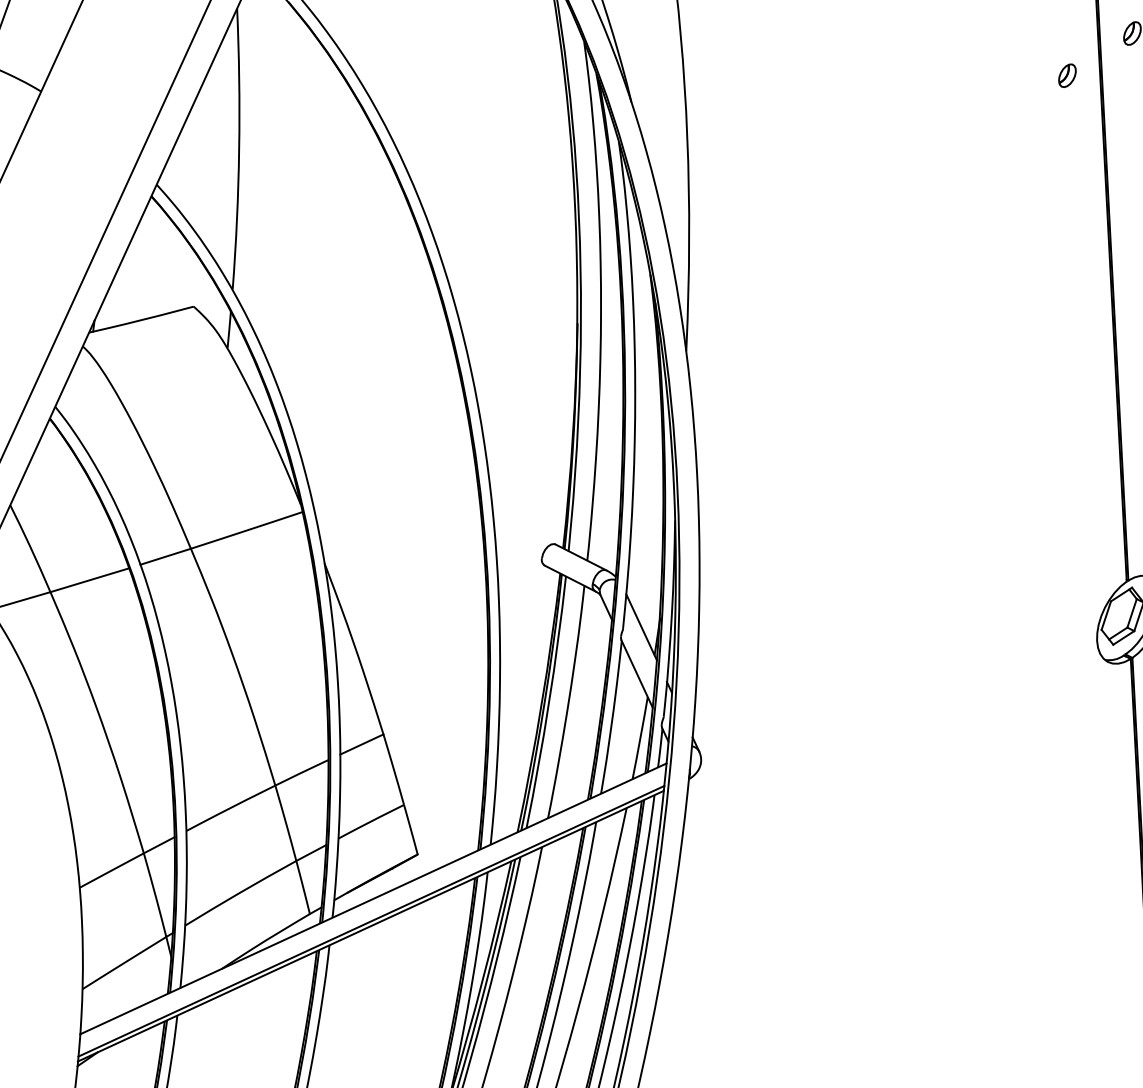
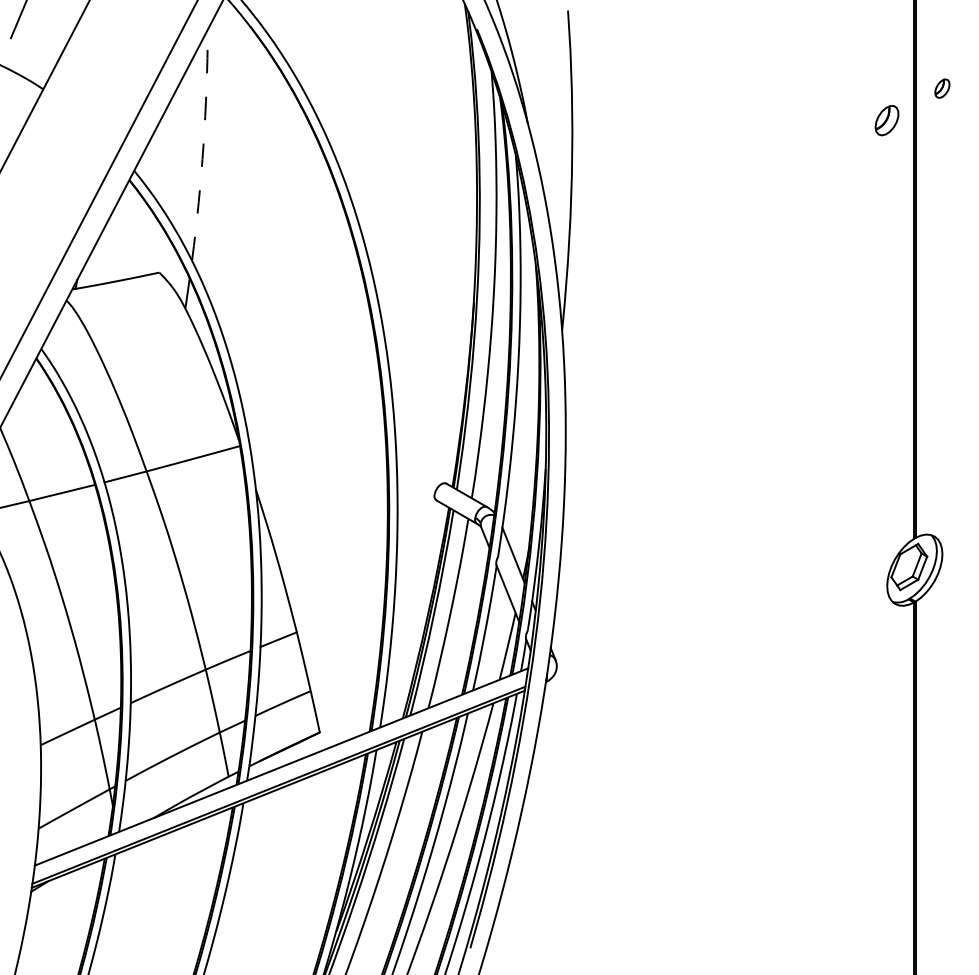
part: (1067, 75) -> (887, 120), size x1.6
arc: (239, 149) -> (203, 145), solid -> dashed

